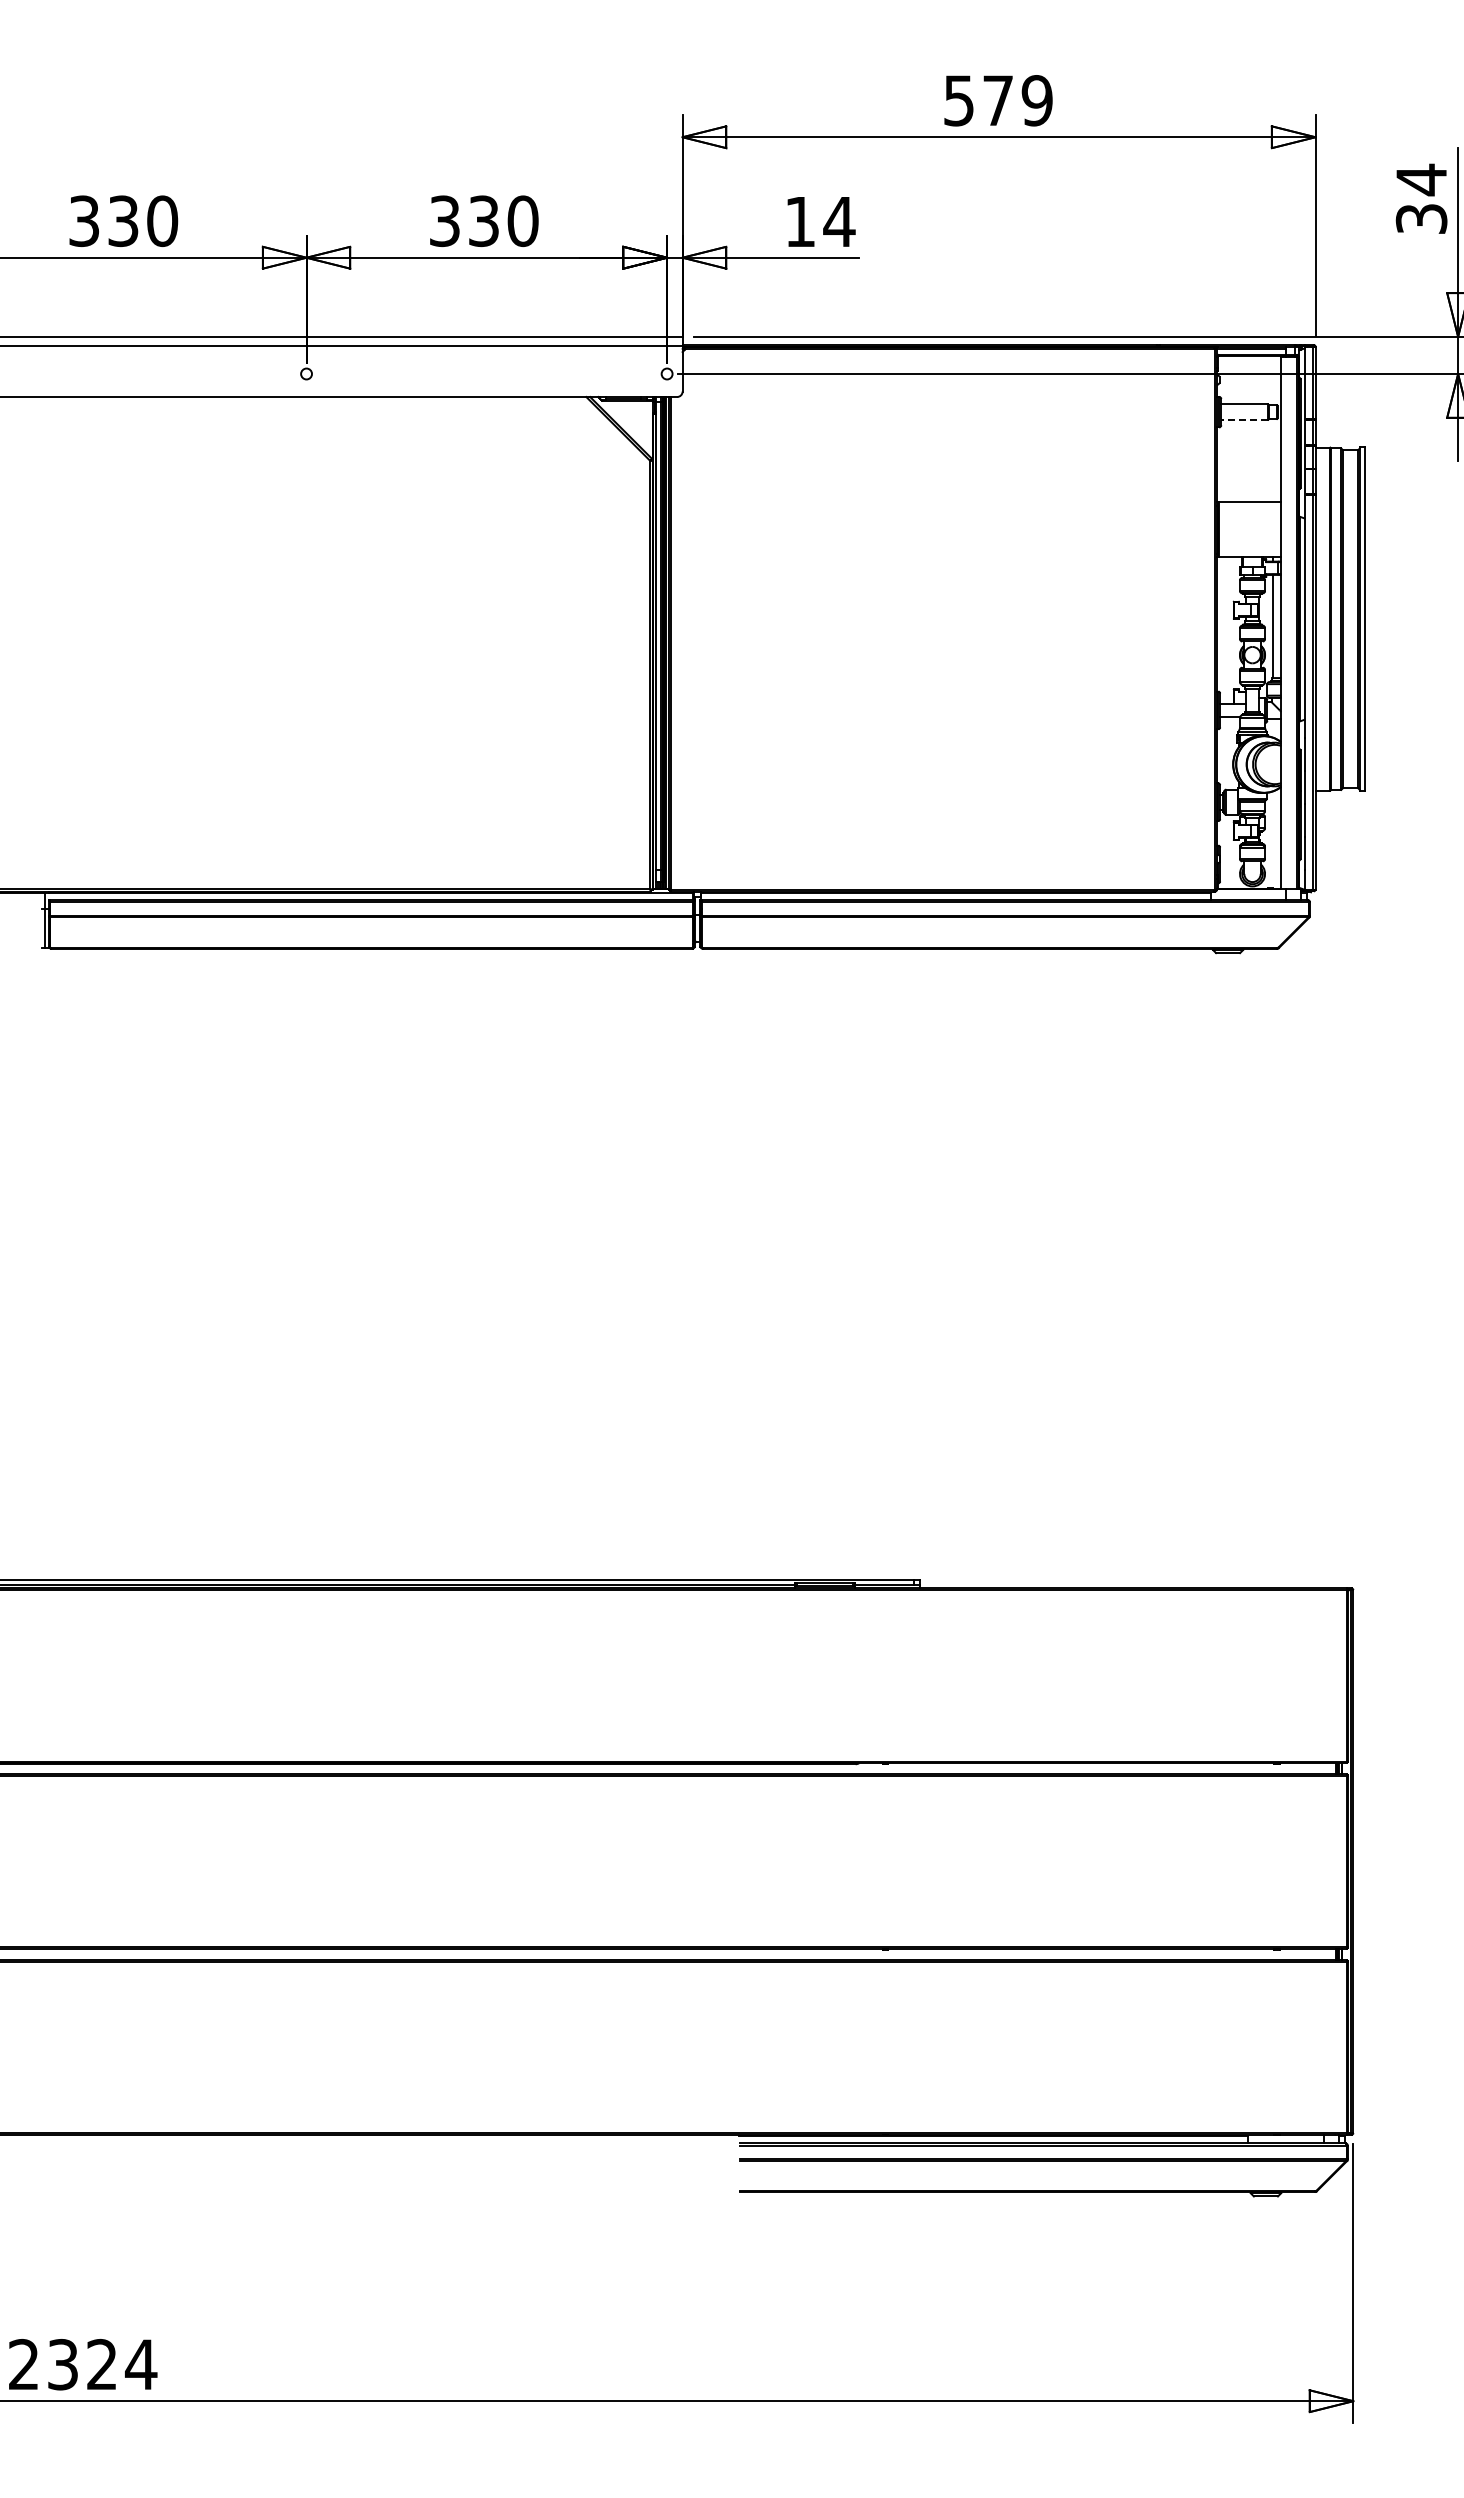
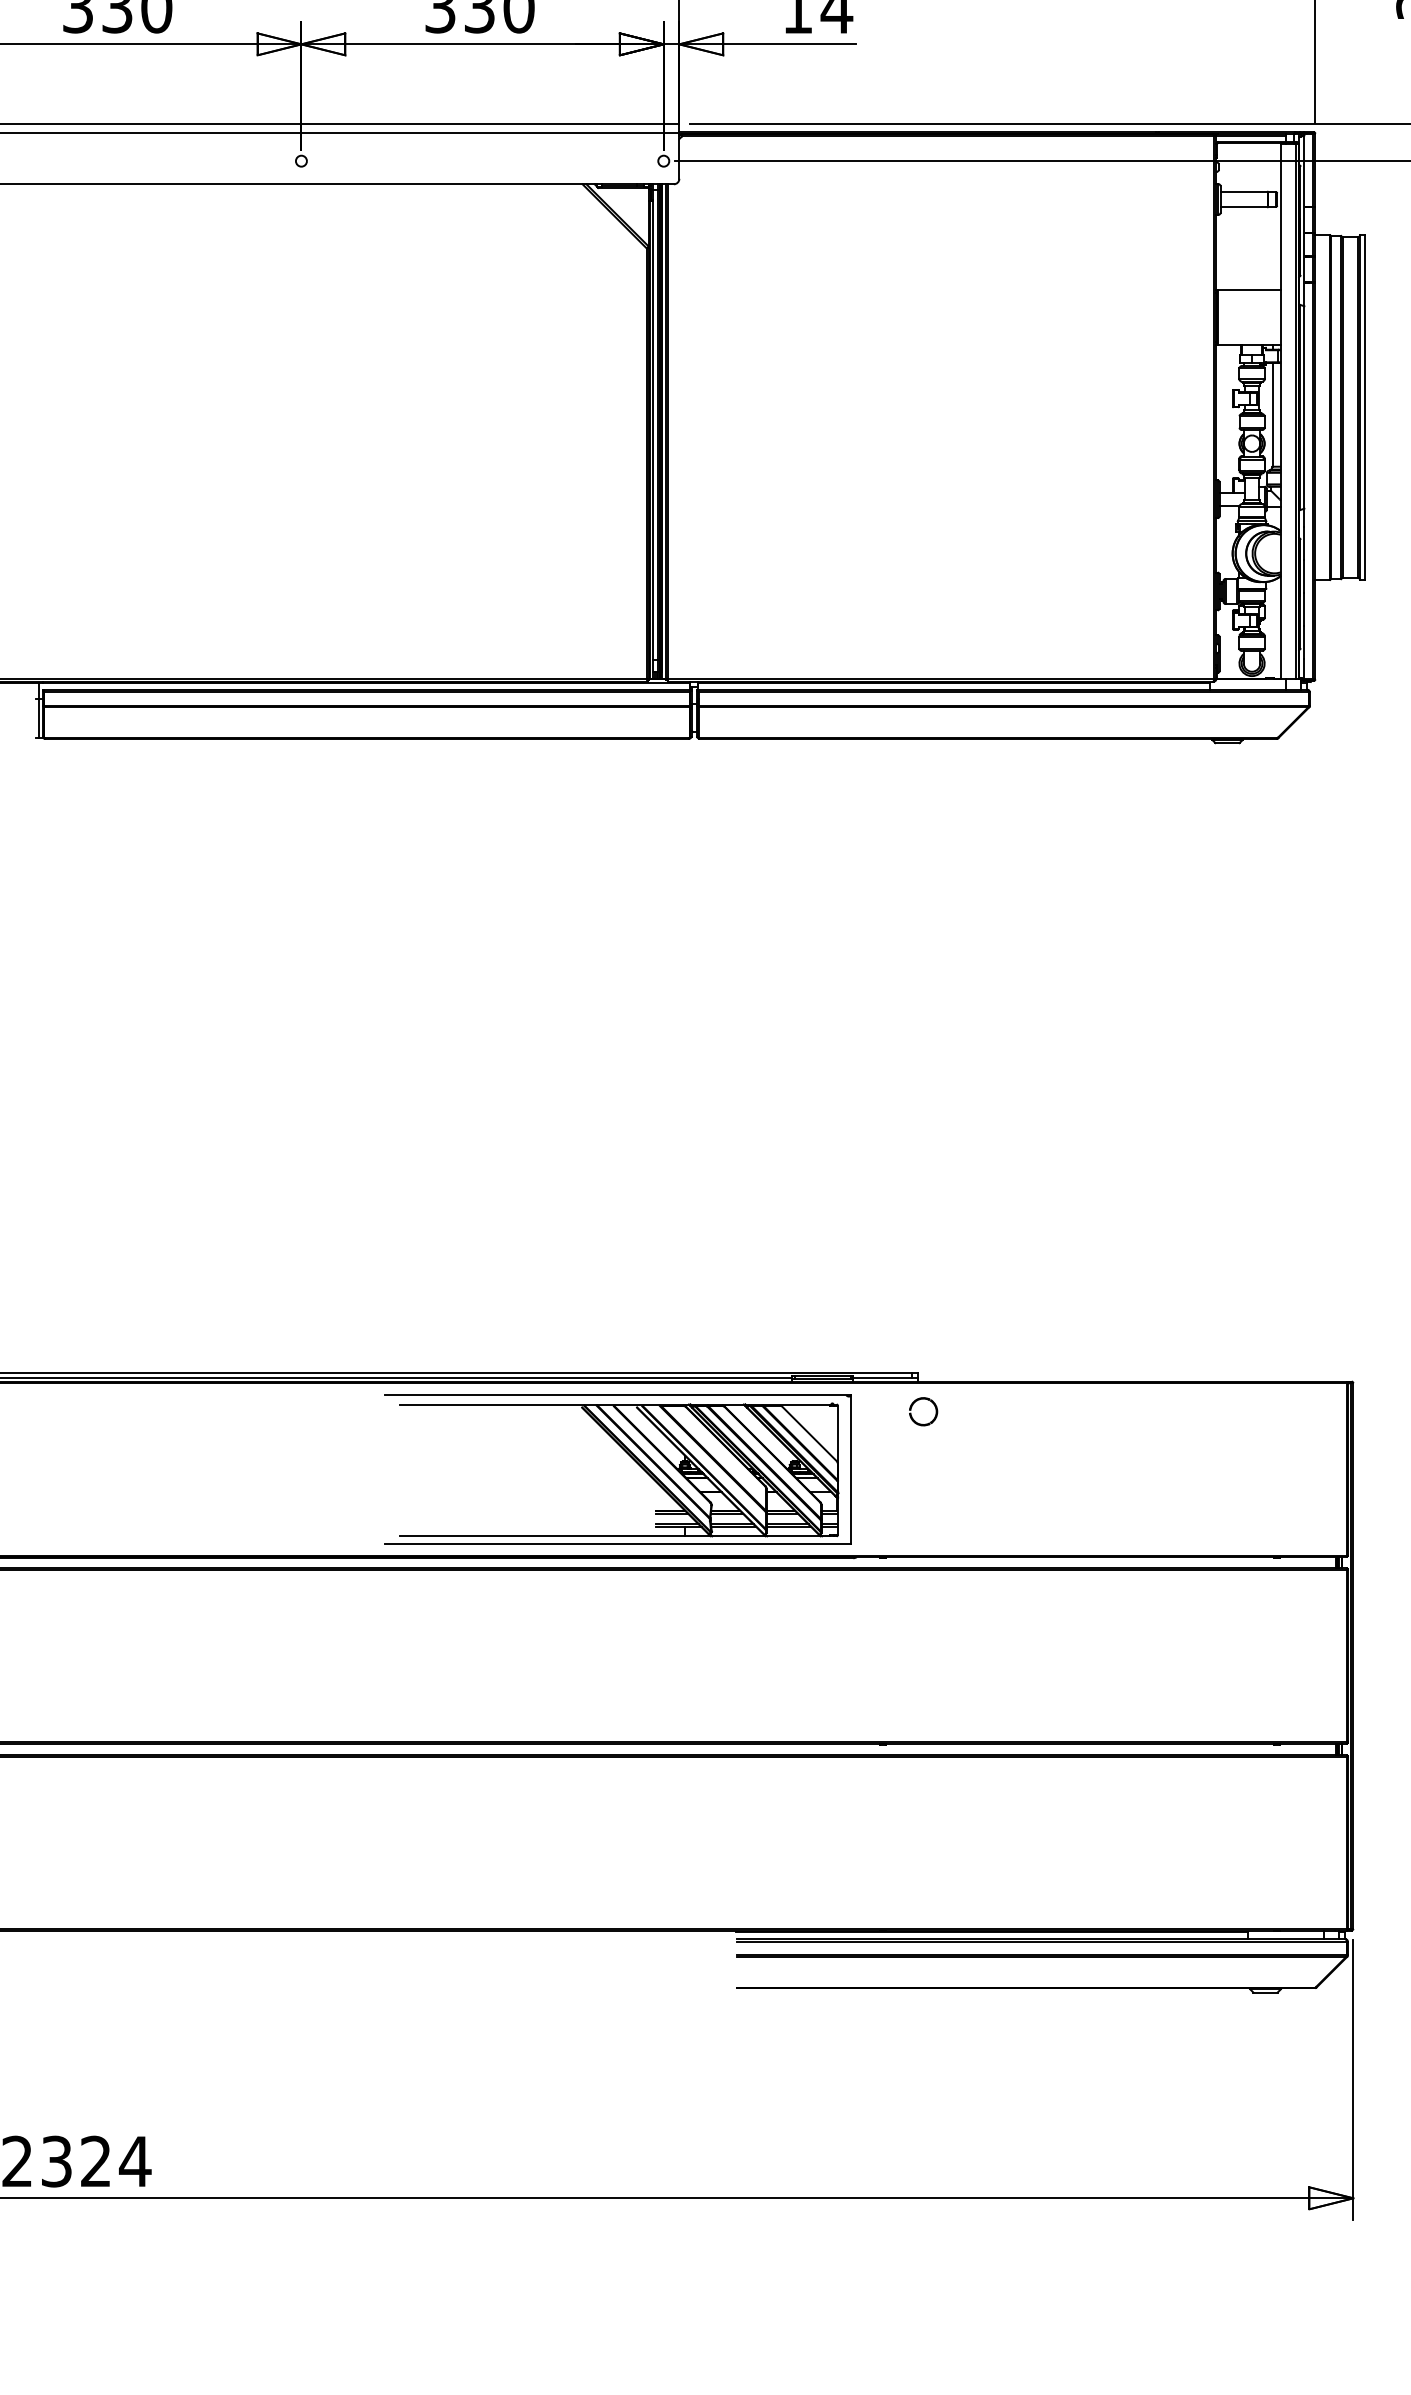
line: (1244, 419) -> (1243, 206), dashed -> solid
part: (915, 1612) -> (913, 1405), added
part: (633, 1663) -> (629, 1456), added

